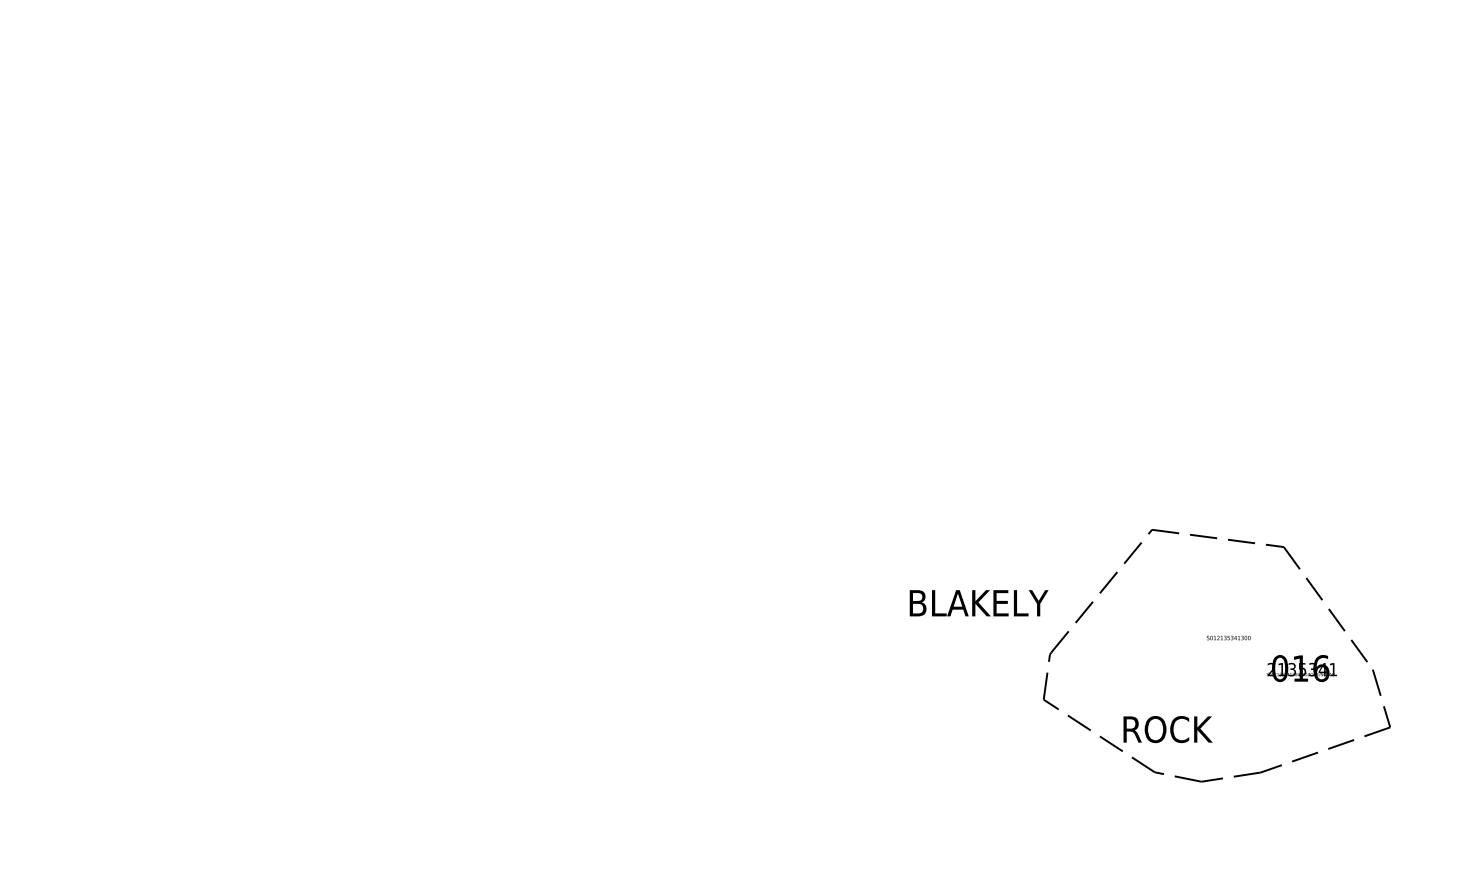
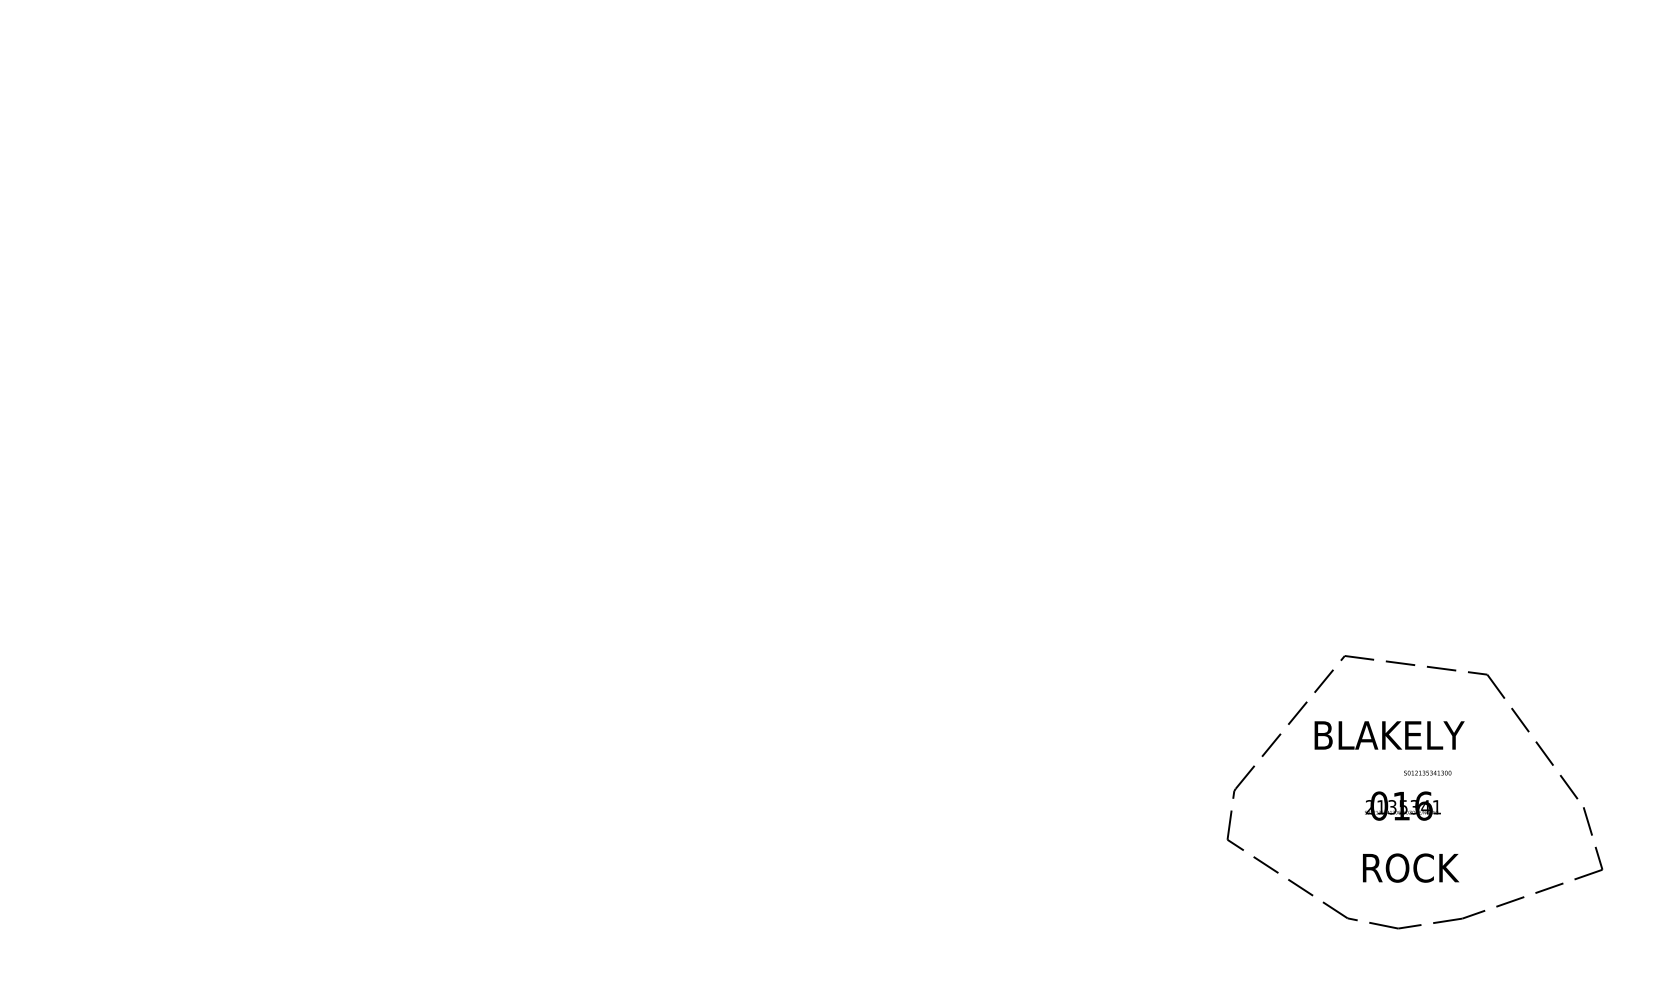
text: (978, 603) -> (1389, 735), moved
text: (1301, 667) -> (1402, 805), moved
text: (1168, 728) -> (1411, 867), moved

